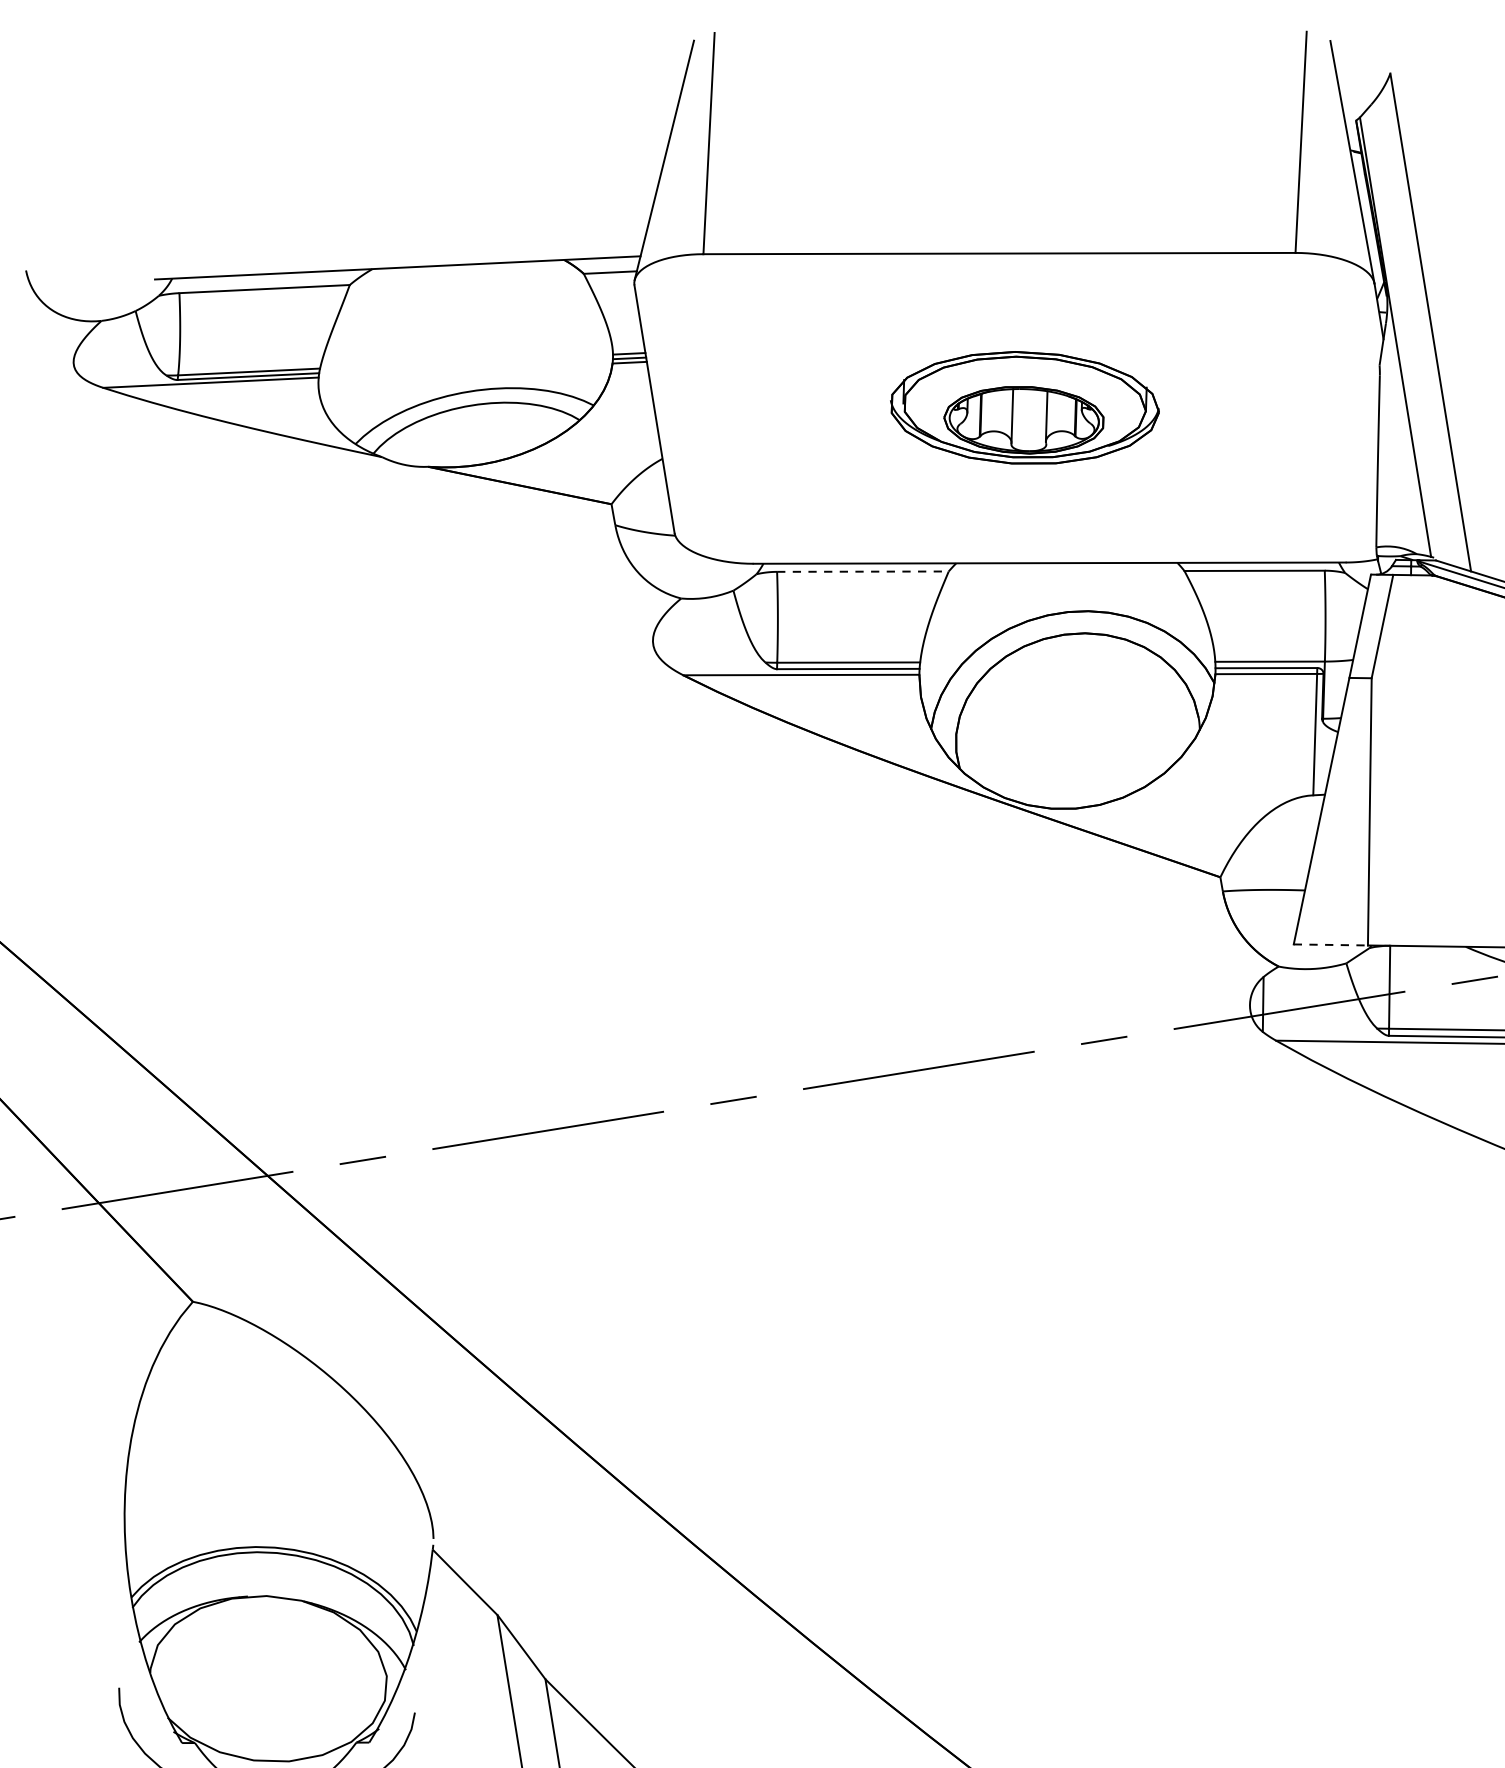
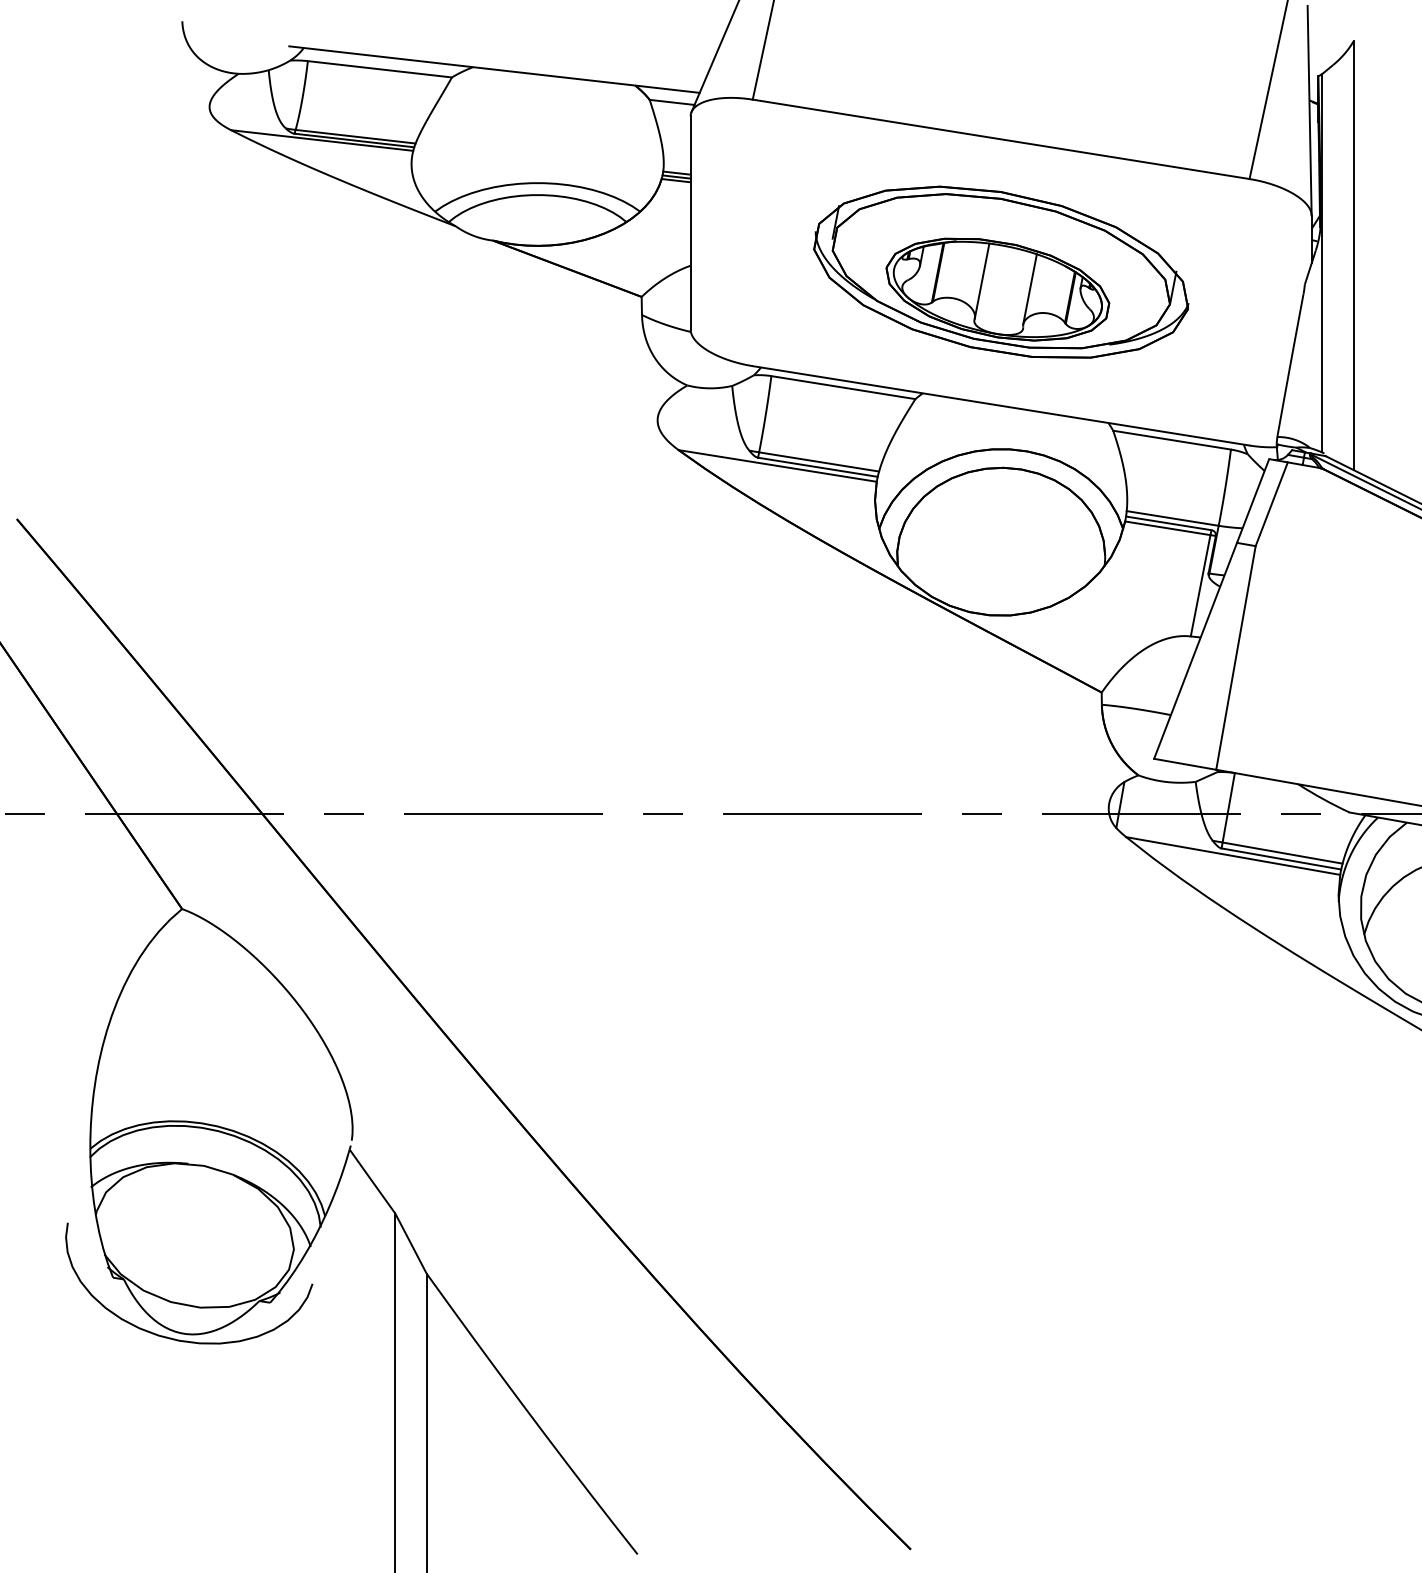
part: (1024, 407) -> (1001, 271), size x1.67
line: (863, 571) -> (843, 387), dashed -> solid
line: (1331, 945) -> (1185, 764), dashed -> solid

